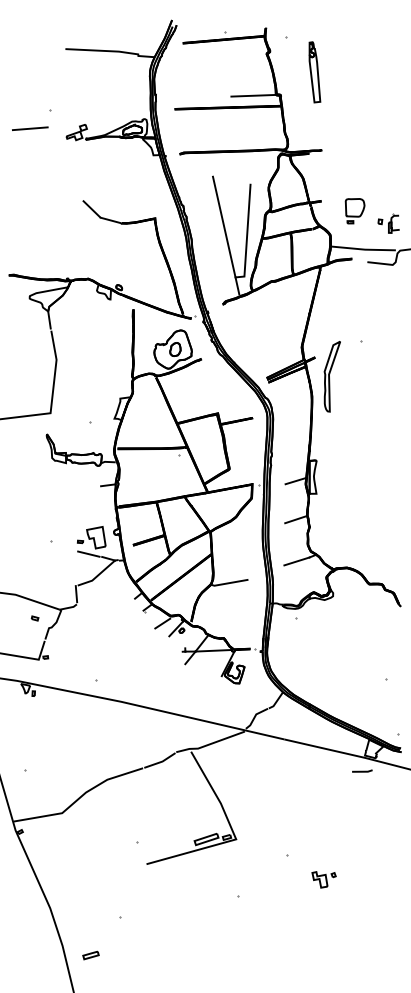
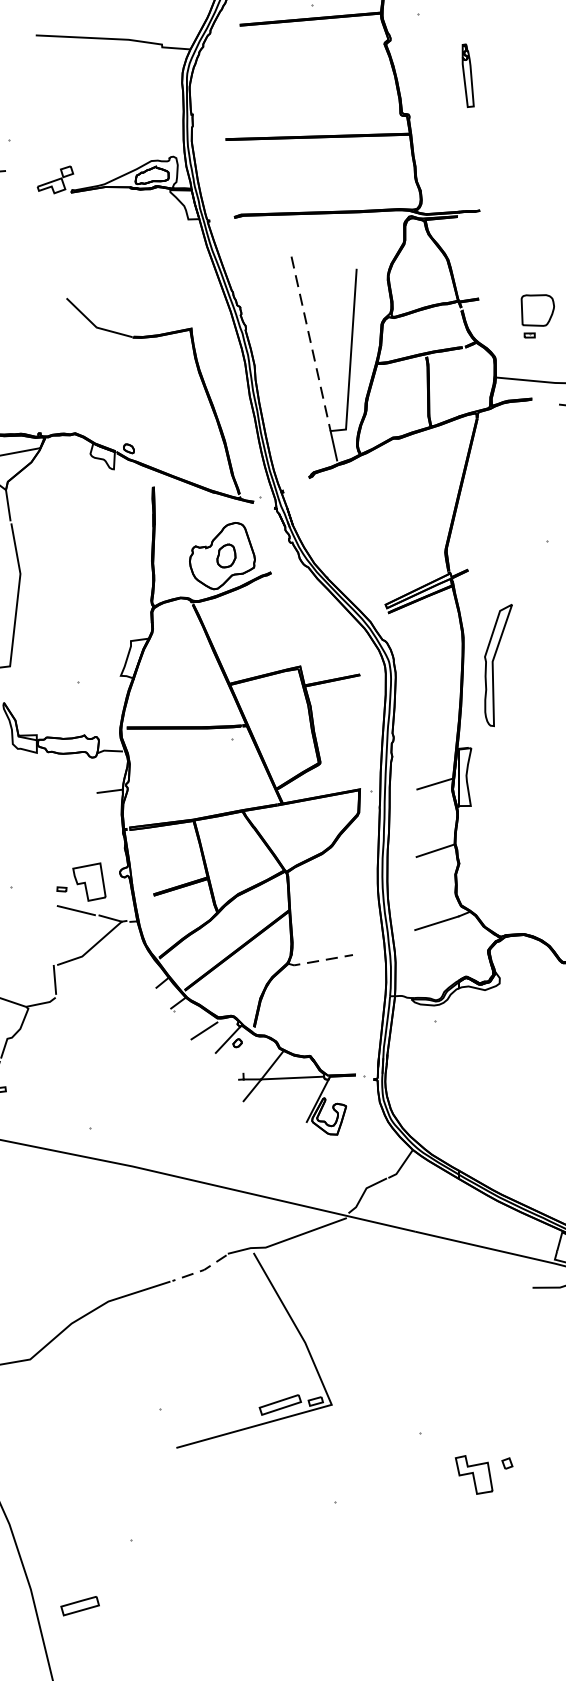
part: (314, 72) -> (467, 75), size x0.6
line: (253, 95) -> (361, 115), removed
line: (224, 227) -> (311, 344), solid -> dashed
part: (331, 376) -> (496, 665), moved
line: (229, 583) -> (320, 961), solid -> dashed
line: (160, 762) -> (200, 1271), solid -> dashed
part: (323, 879) -> (483, 1474), size x1.4
part: (90, 955) -> (79, 1606), size x1.4

